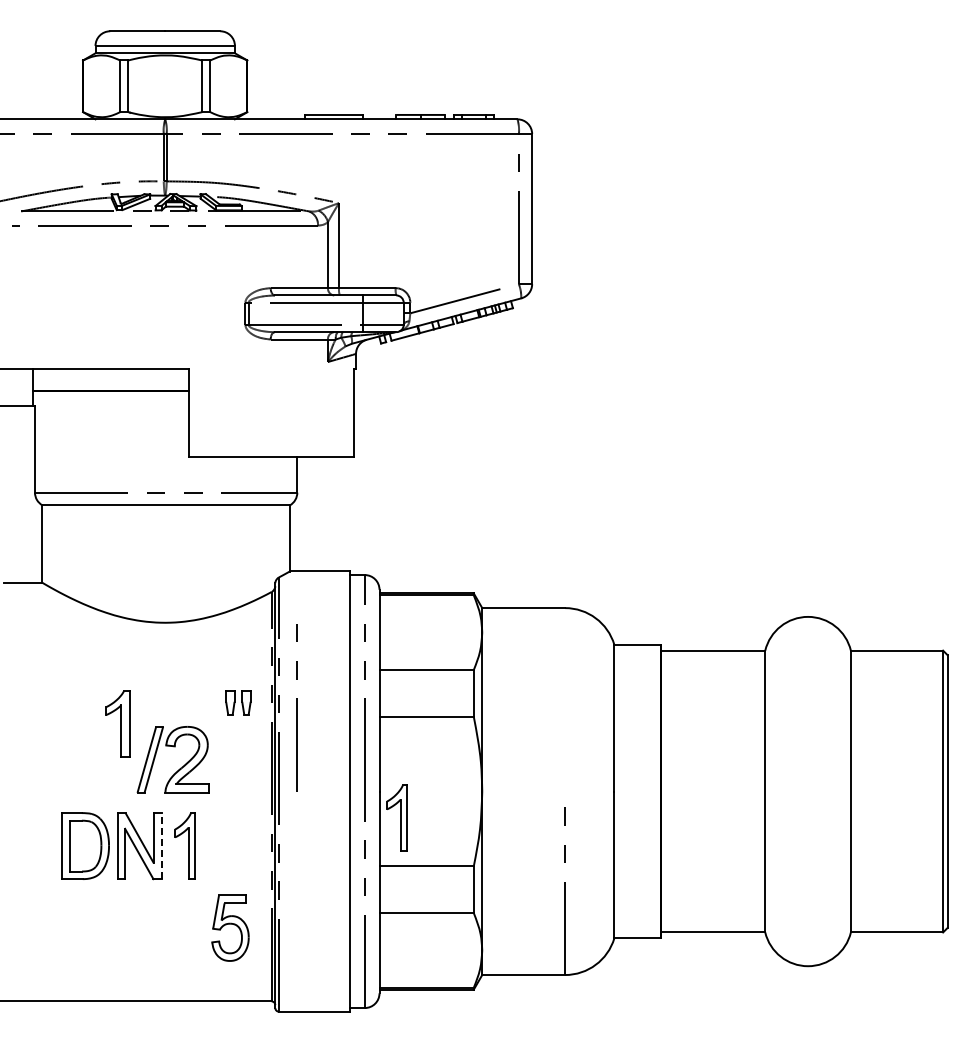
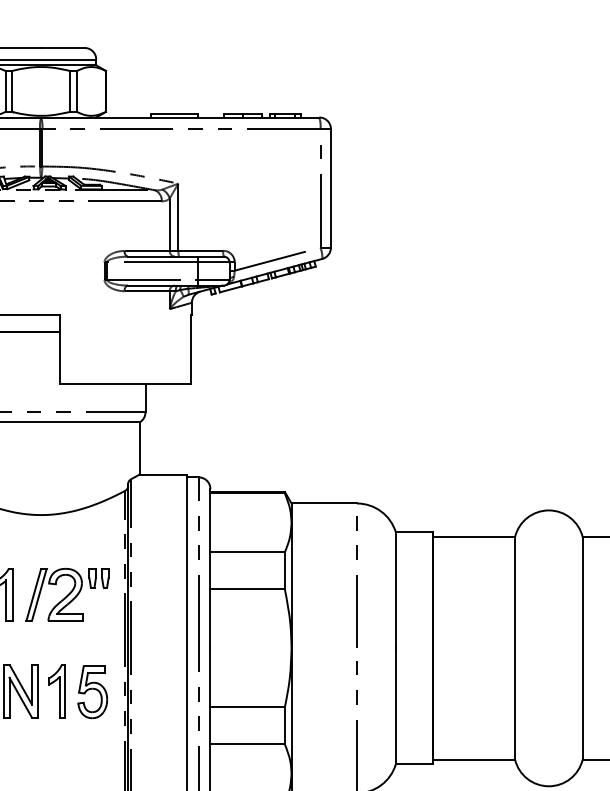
line: (296, 707) -> (356, 581), moved
part: (180, 767) -> (60, 600), moved
part: (396, 817) -> (223, 668), removed
line: (161, 845) -> (38, 690), dashed -> solid
part: (230, 927) -> (92, 691), moved

